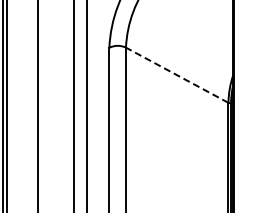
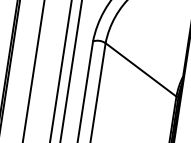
line: (176, 75) -> (140, 70), dashed -> solid

